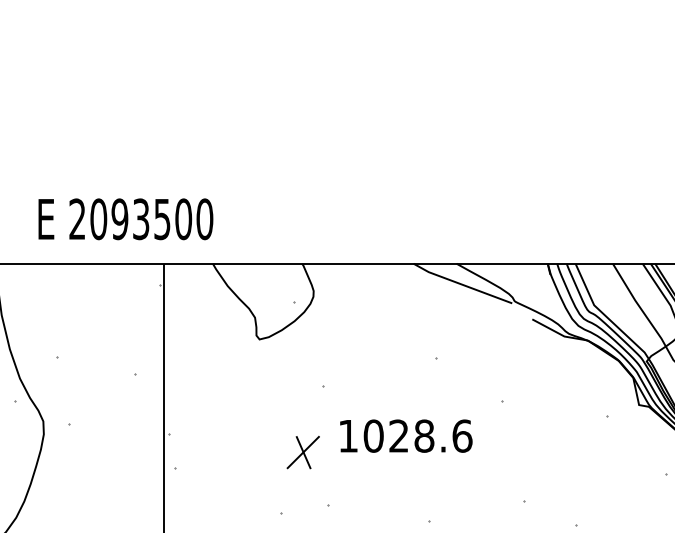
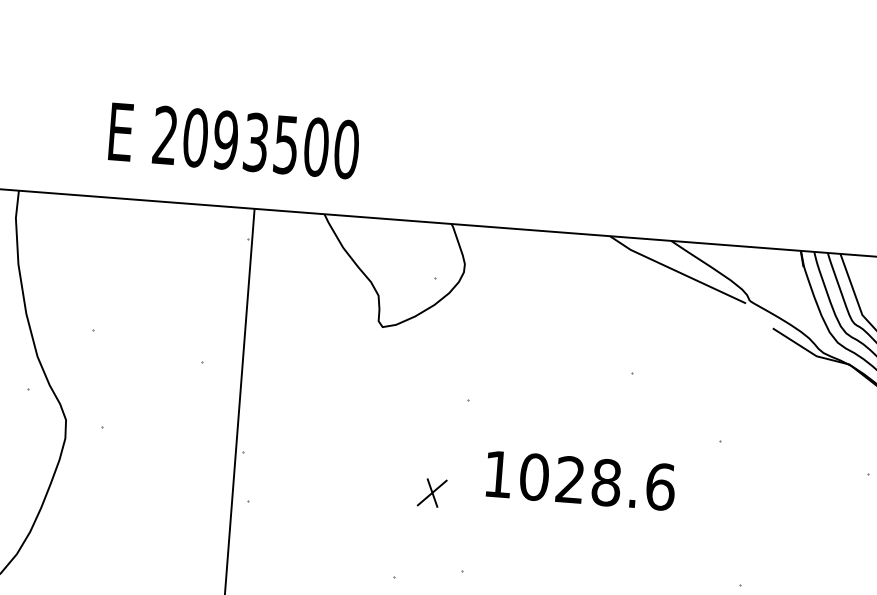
text: (125, 219) -> (233, 141), moved
part: (302, 452) -> (431, 492), size x0.6

